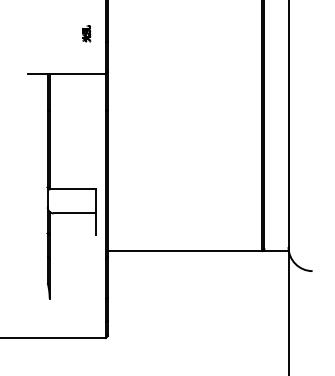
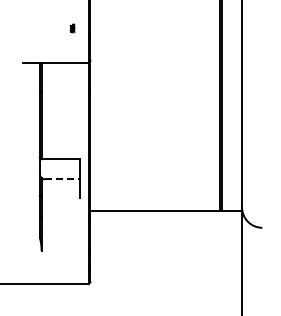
part: (86, 33) -> (72, 28), size x0.6
line: (74, 213) -> (62, 179), solid -> dashed

